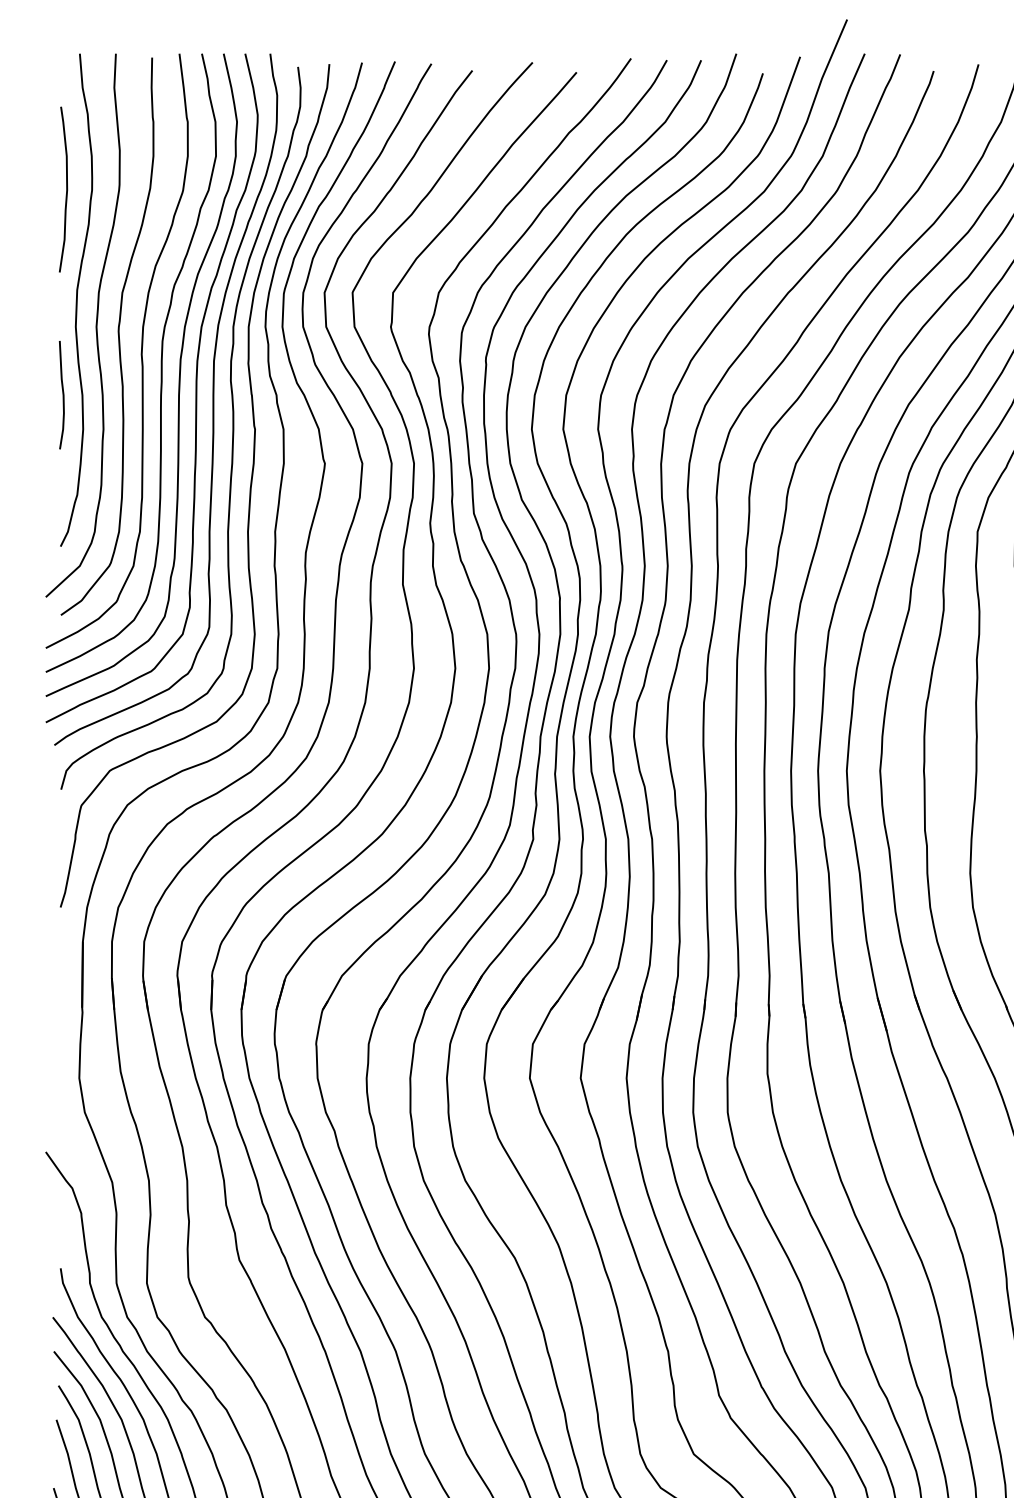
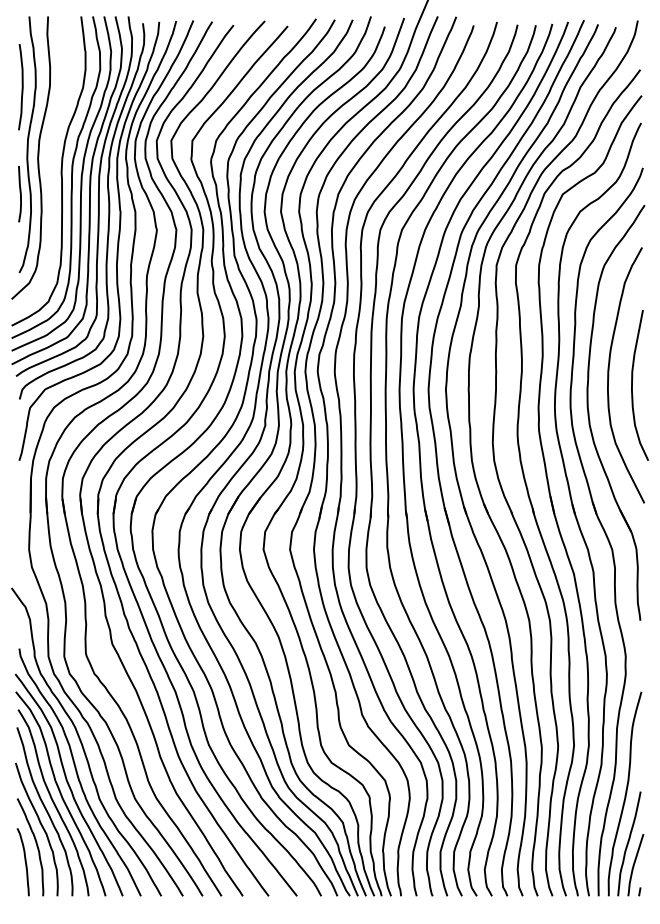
curve: (116, 336) -> (48, 163), removed

